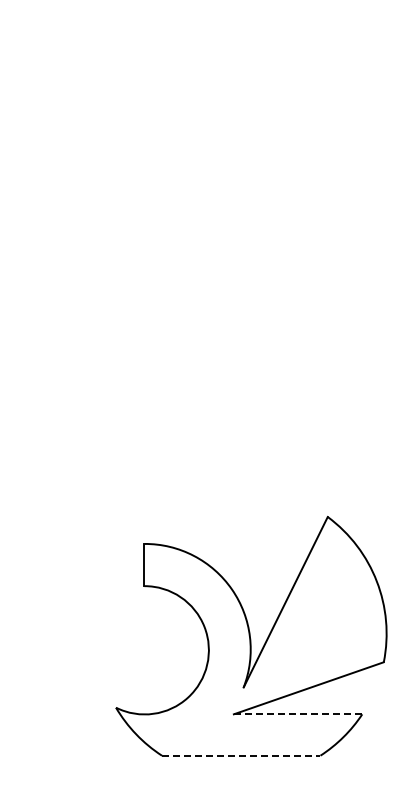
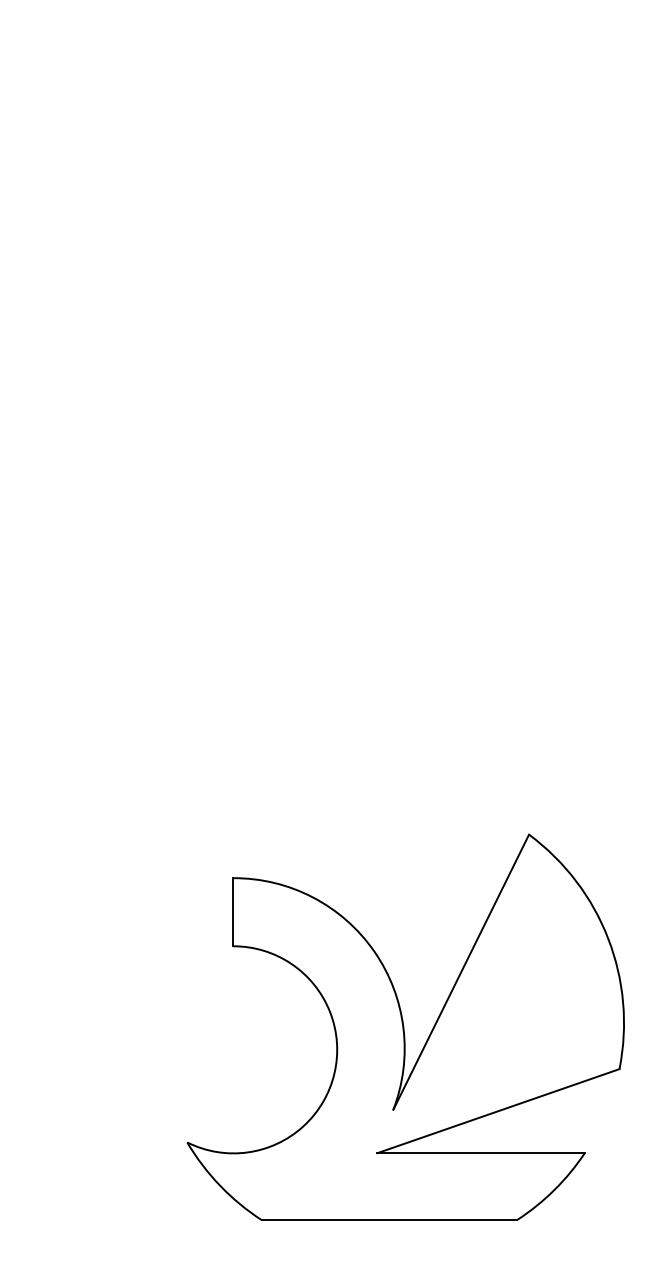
line: (297, 714) -> (480, 1153), dashed -> solid
line: (241, 755) -> (389, 1219), dashed -> solid

